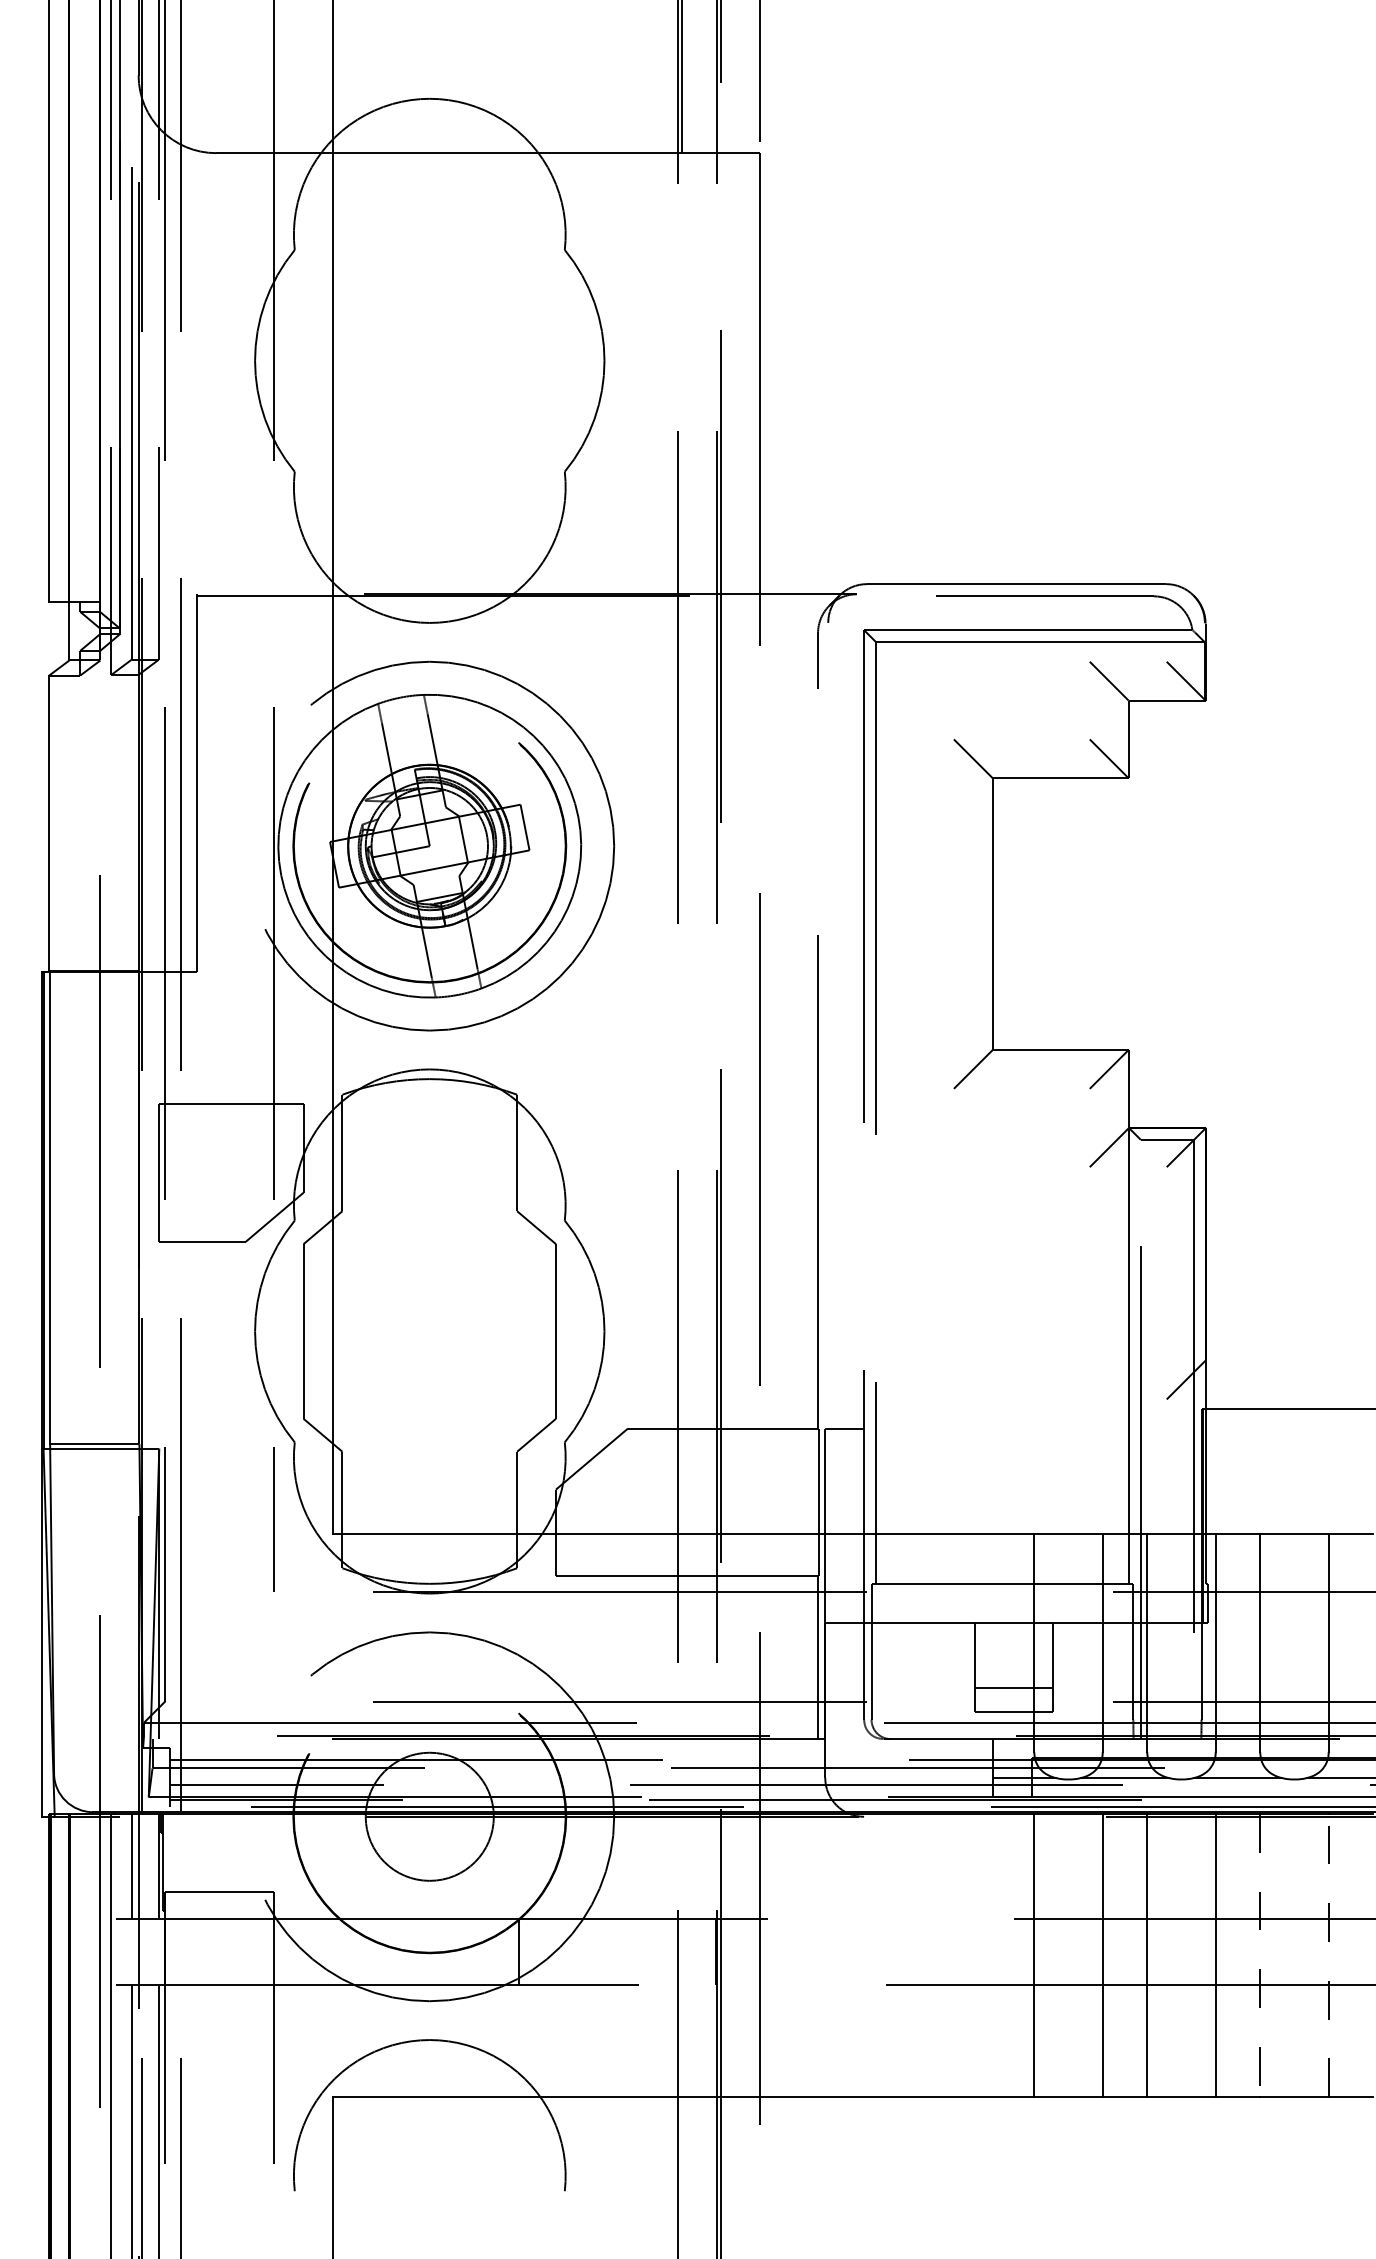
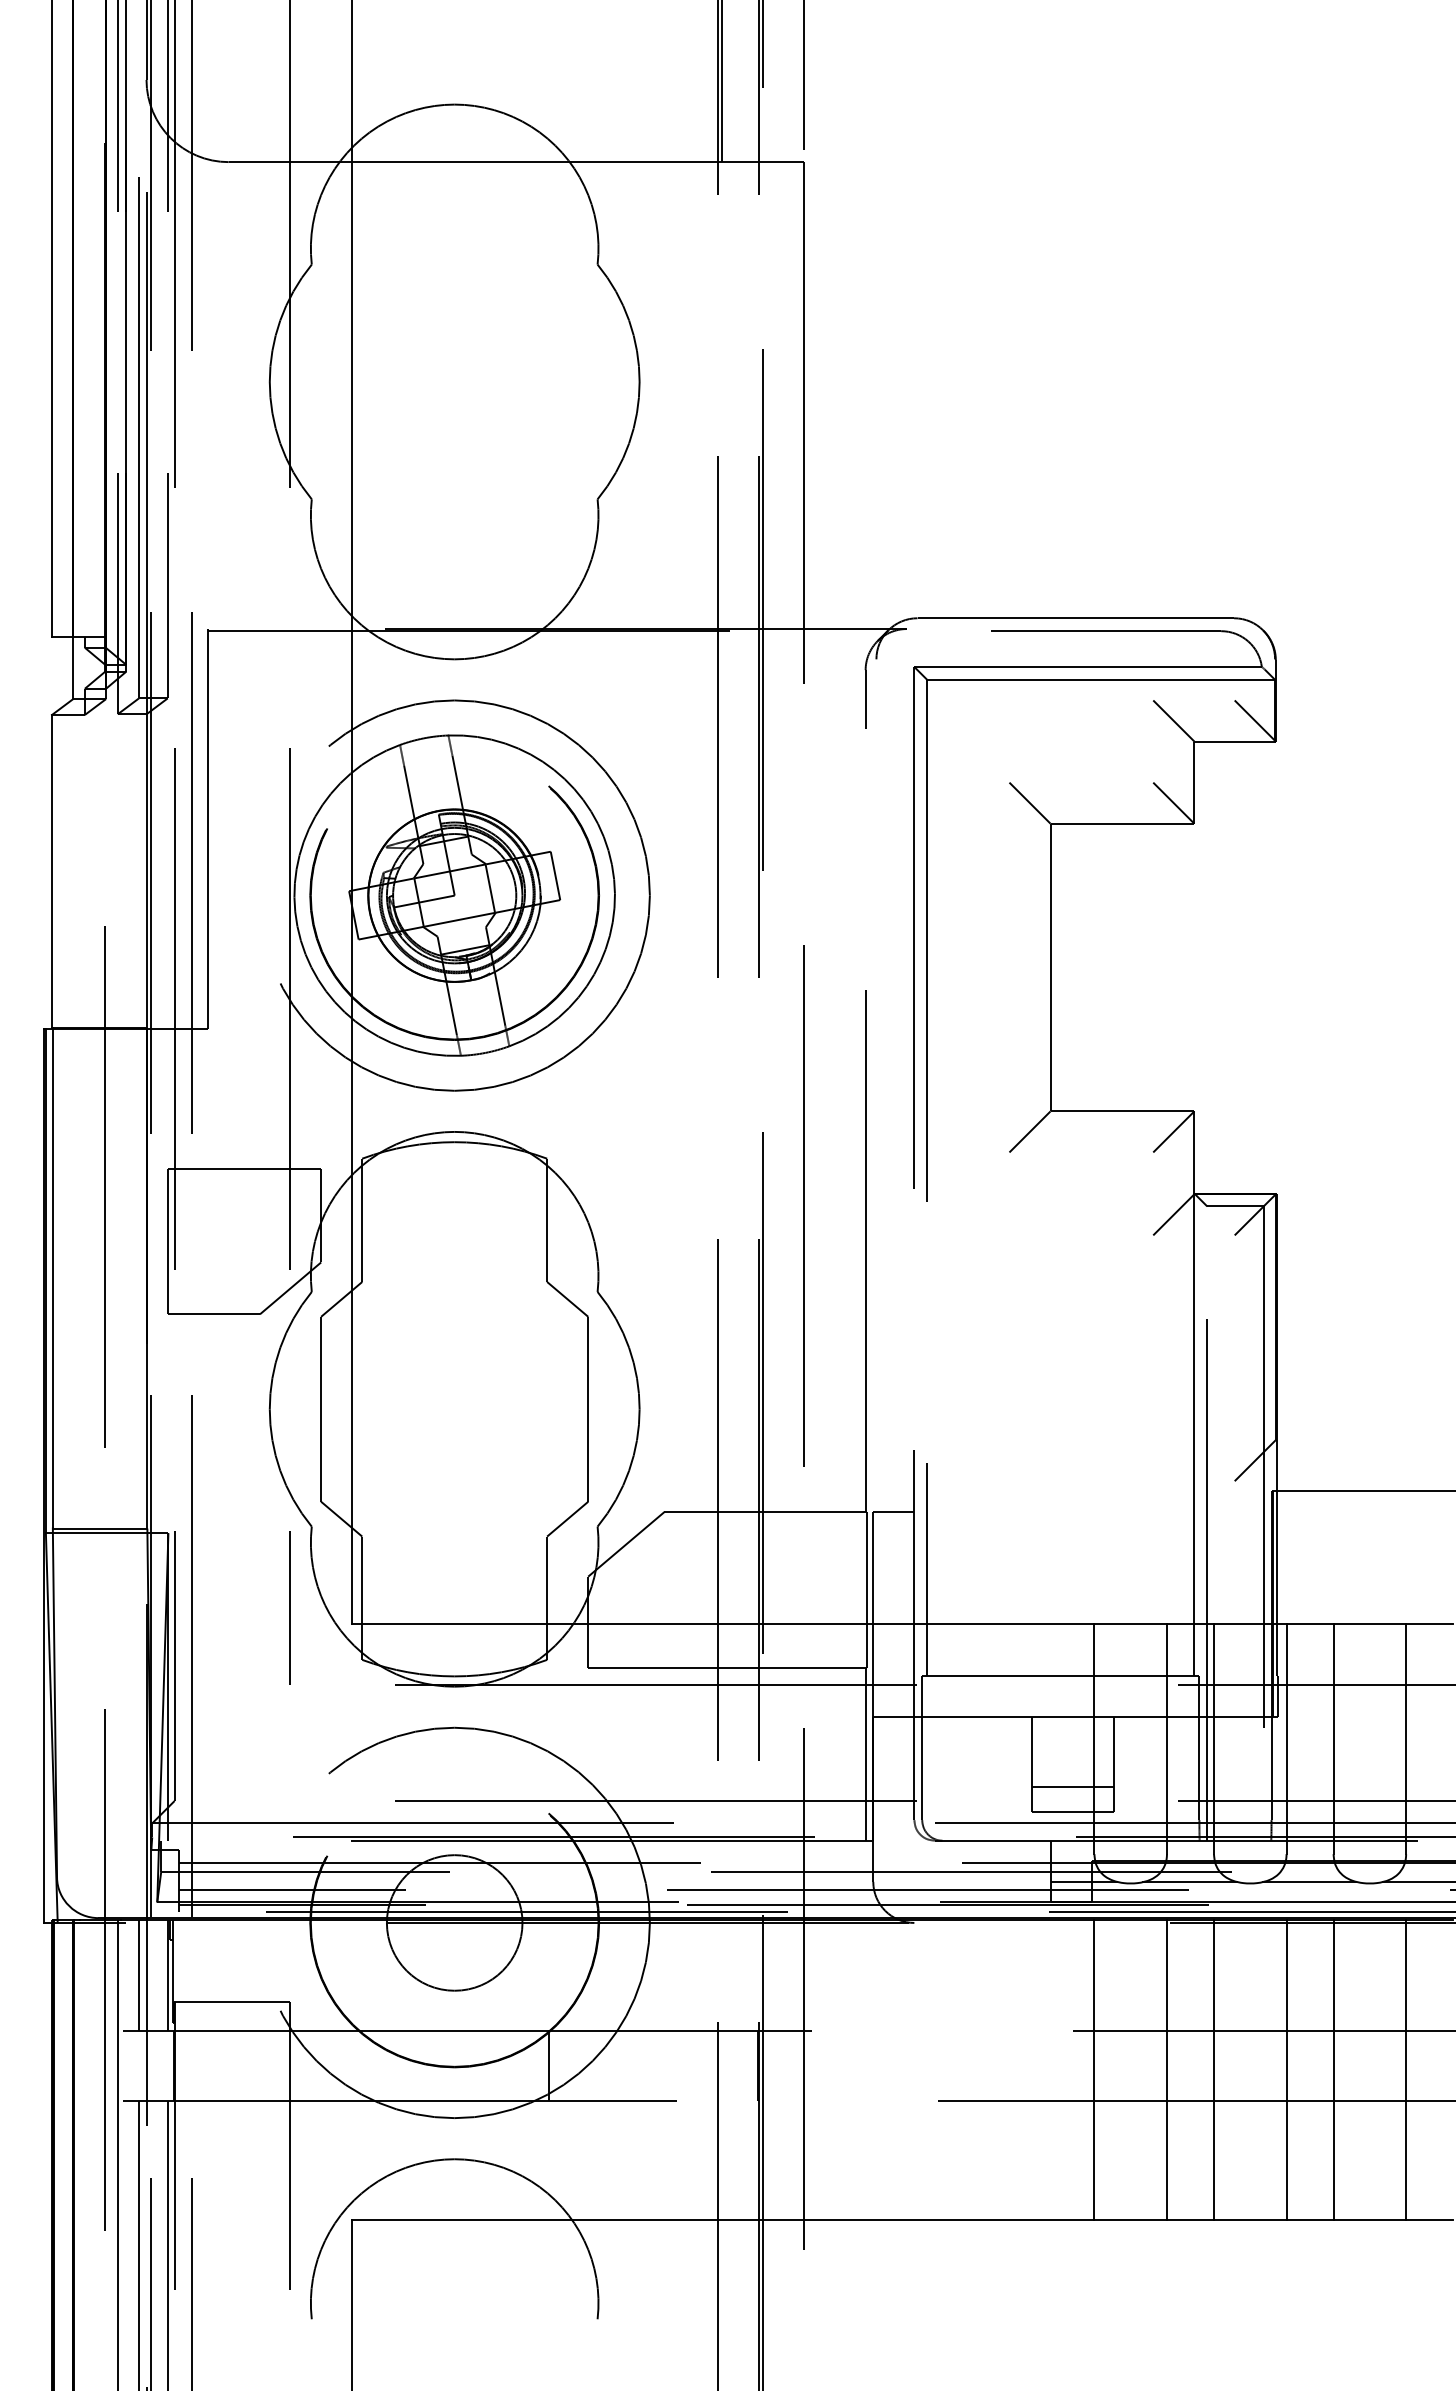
line: (1260, 1955) -> (1333, 2069), dashed -> solid
line: (1329, 1955) -> (1406, 2069), dashed -> solid

